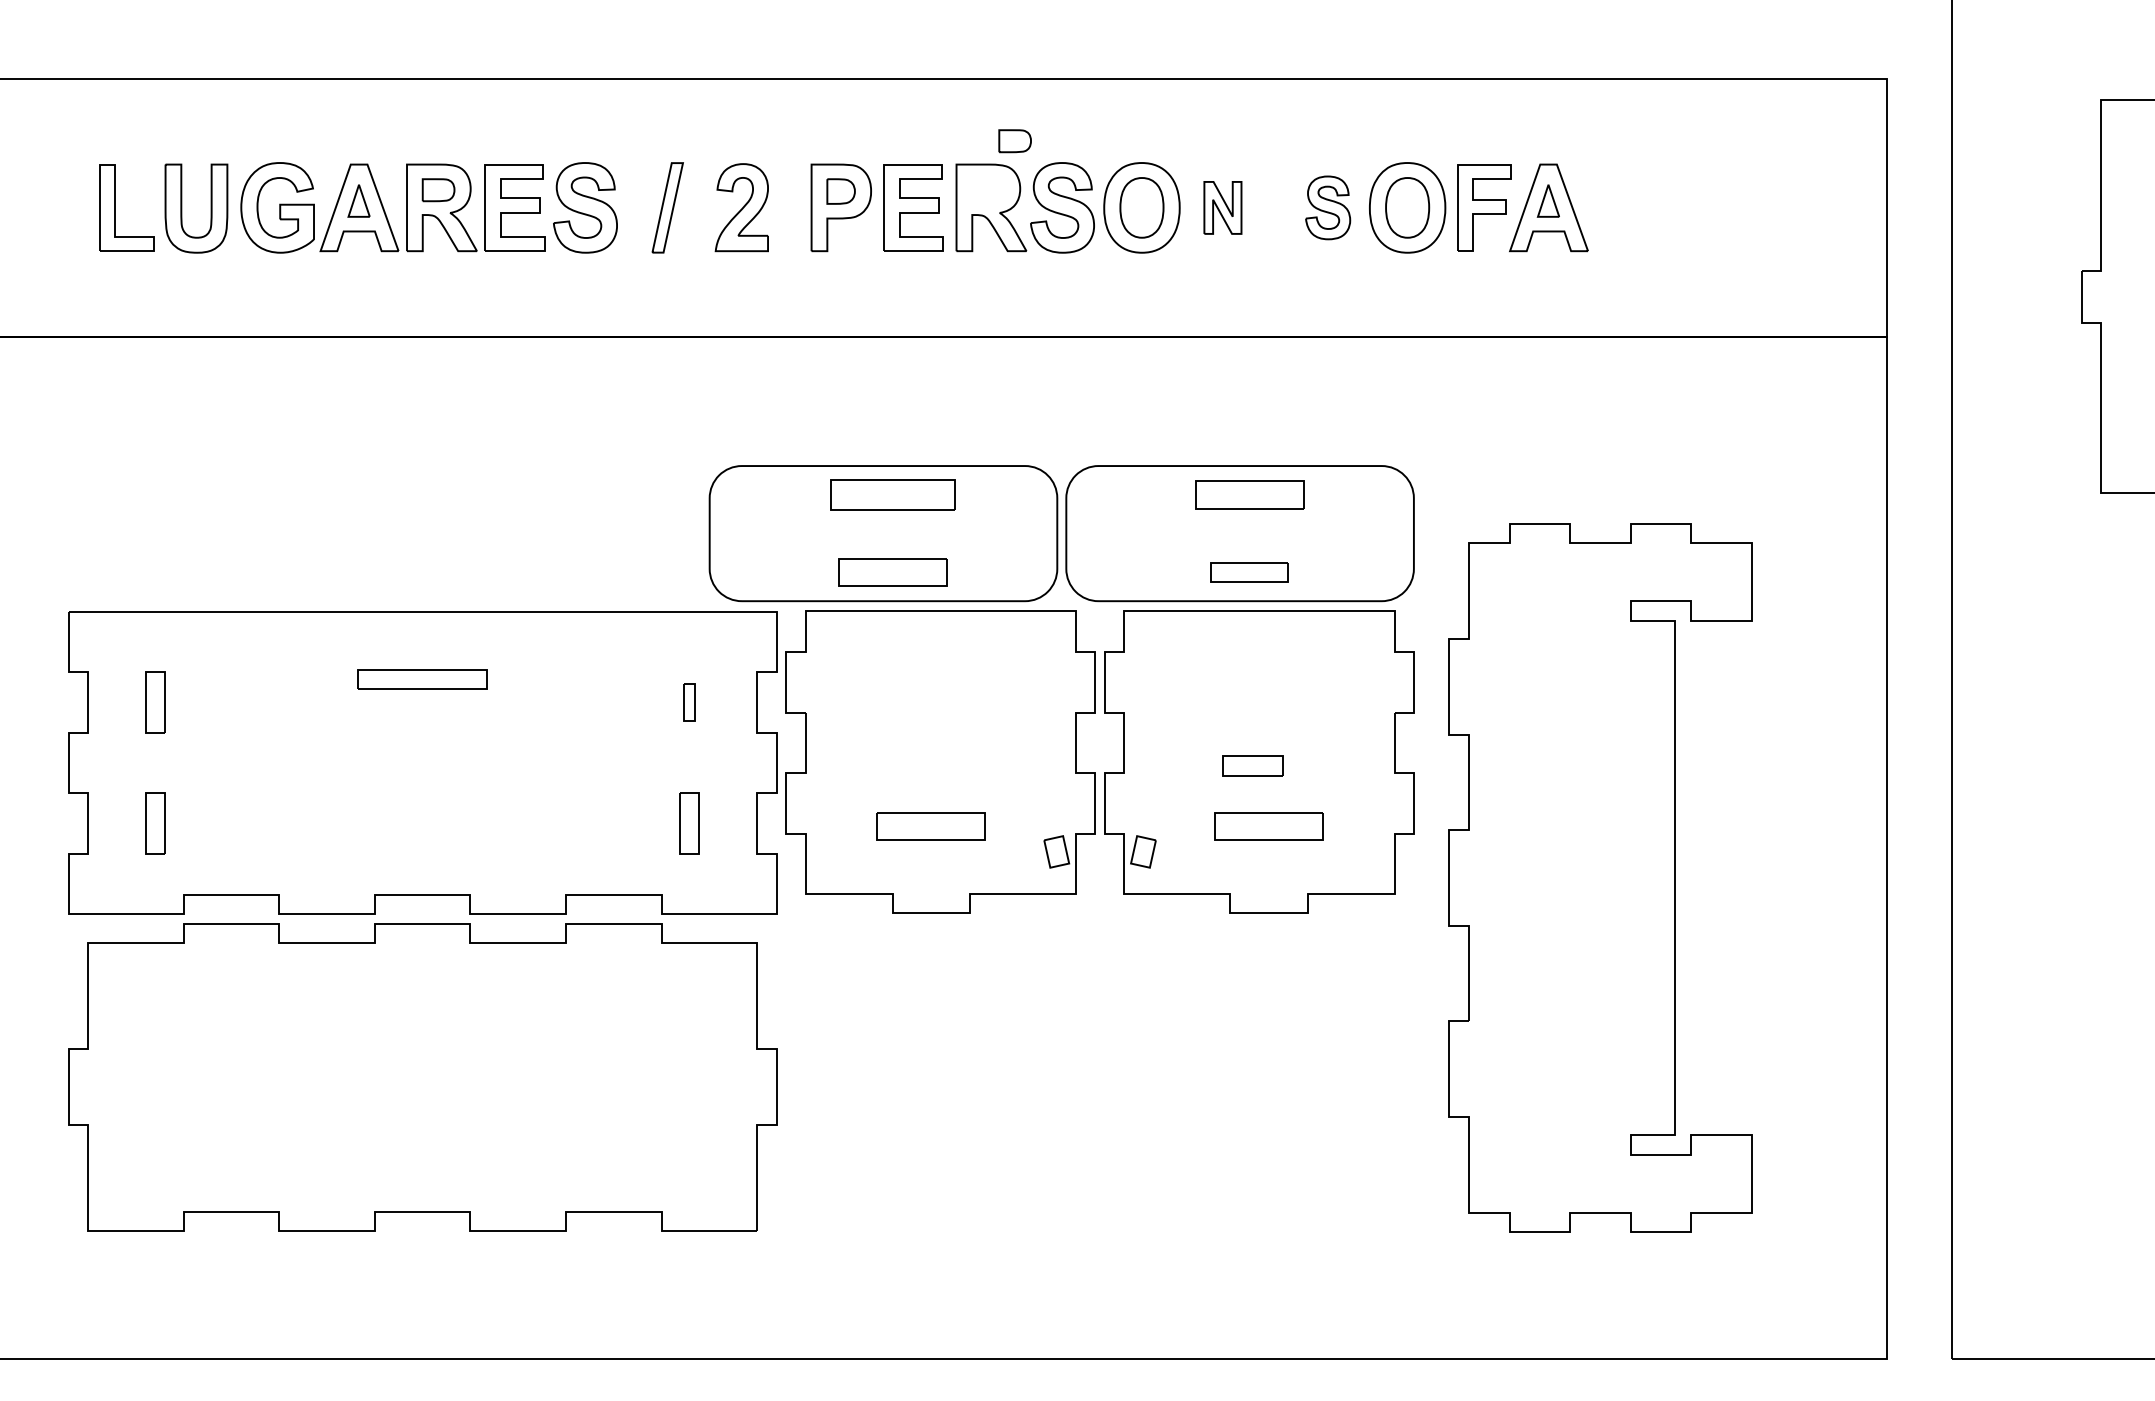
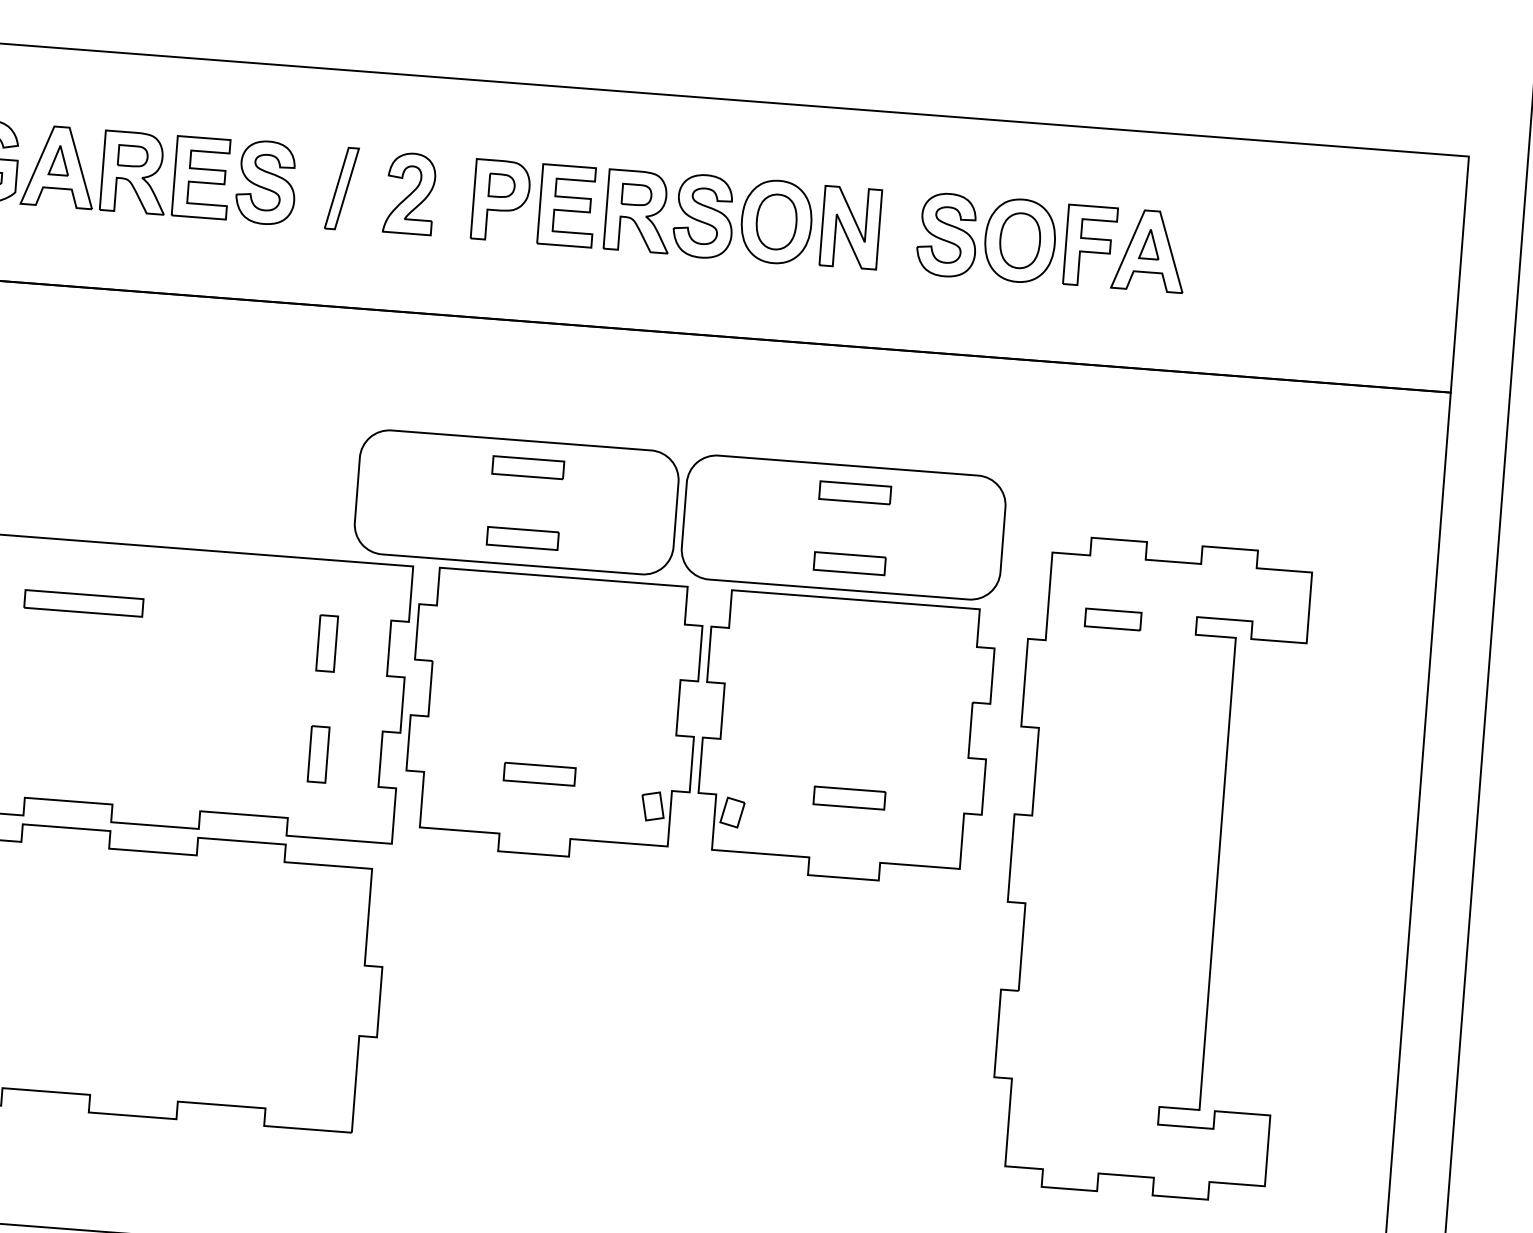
part: (1014, 141) -> (636, 195), moved
part: (1222, 207) -> (850, 227), size x1.67
part: (1327, 207) -> (946, 234), size x1.43
part: (893, 494) -> (528, 467), size x0.62
part: (1249, 494) -> (855, 492), size x0.71
part: (893, 572) -> (523, 538), size x0.71
part: (689, 702) -> (326, 643), size x1.67
part: (1252, 765) -> (1112, 619), moved
part: (931, 826) -> (540, 774), size x0.71
part: (1268, 826) -> (849, 798), size x0.71

